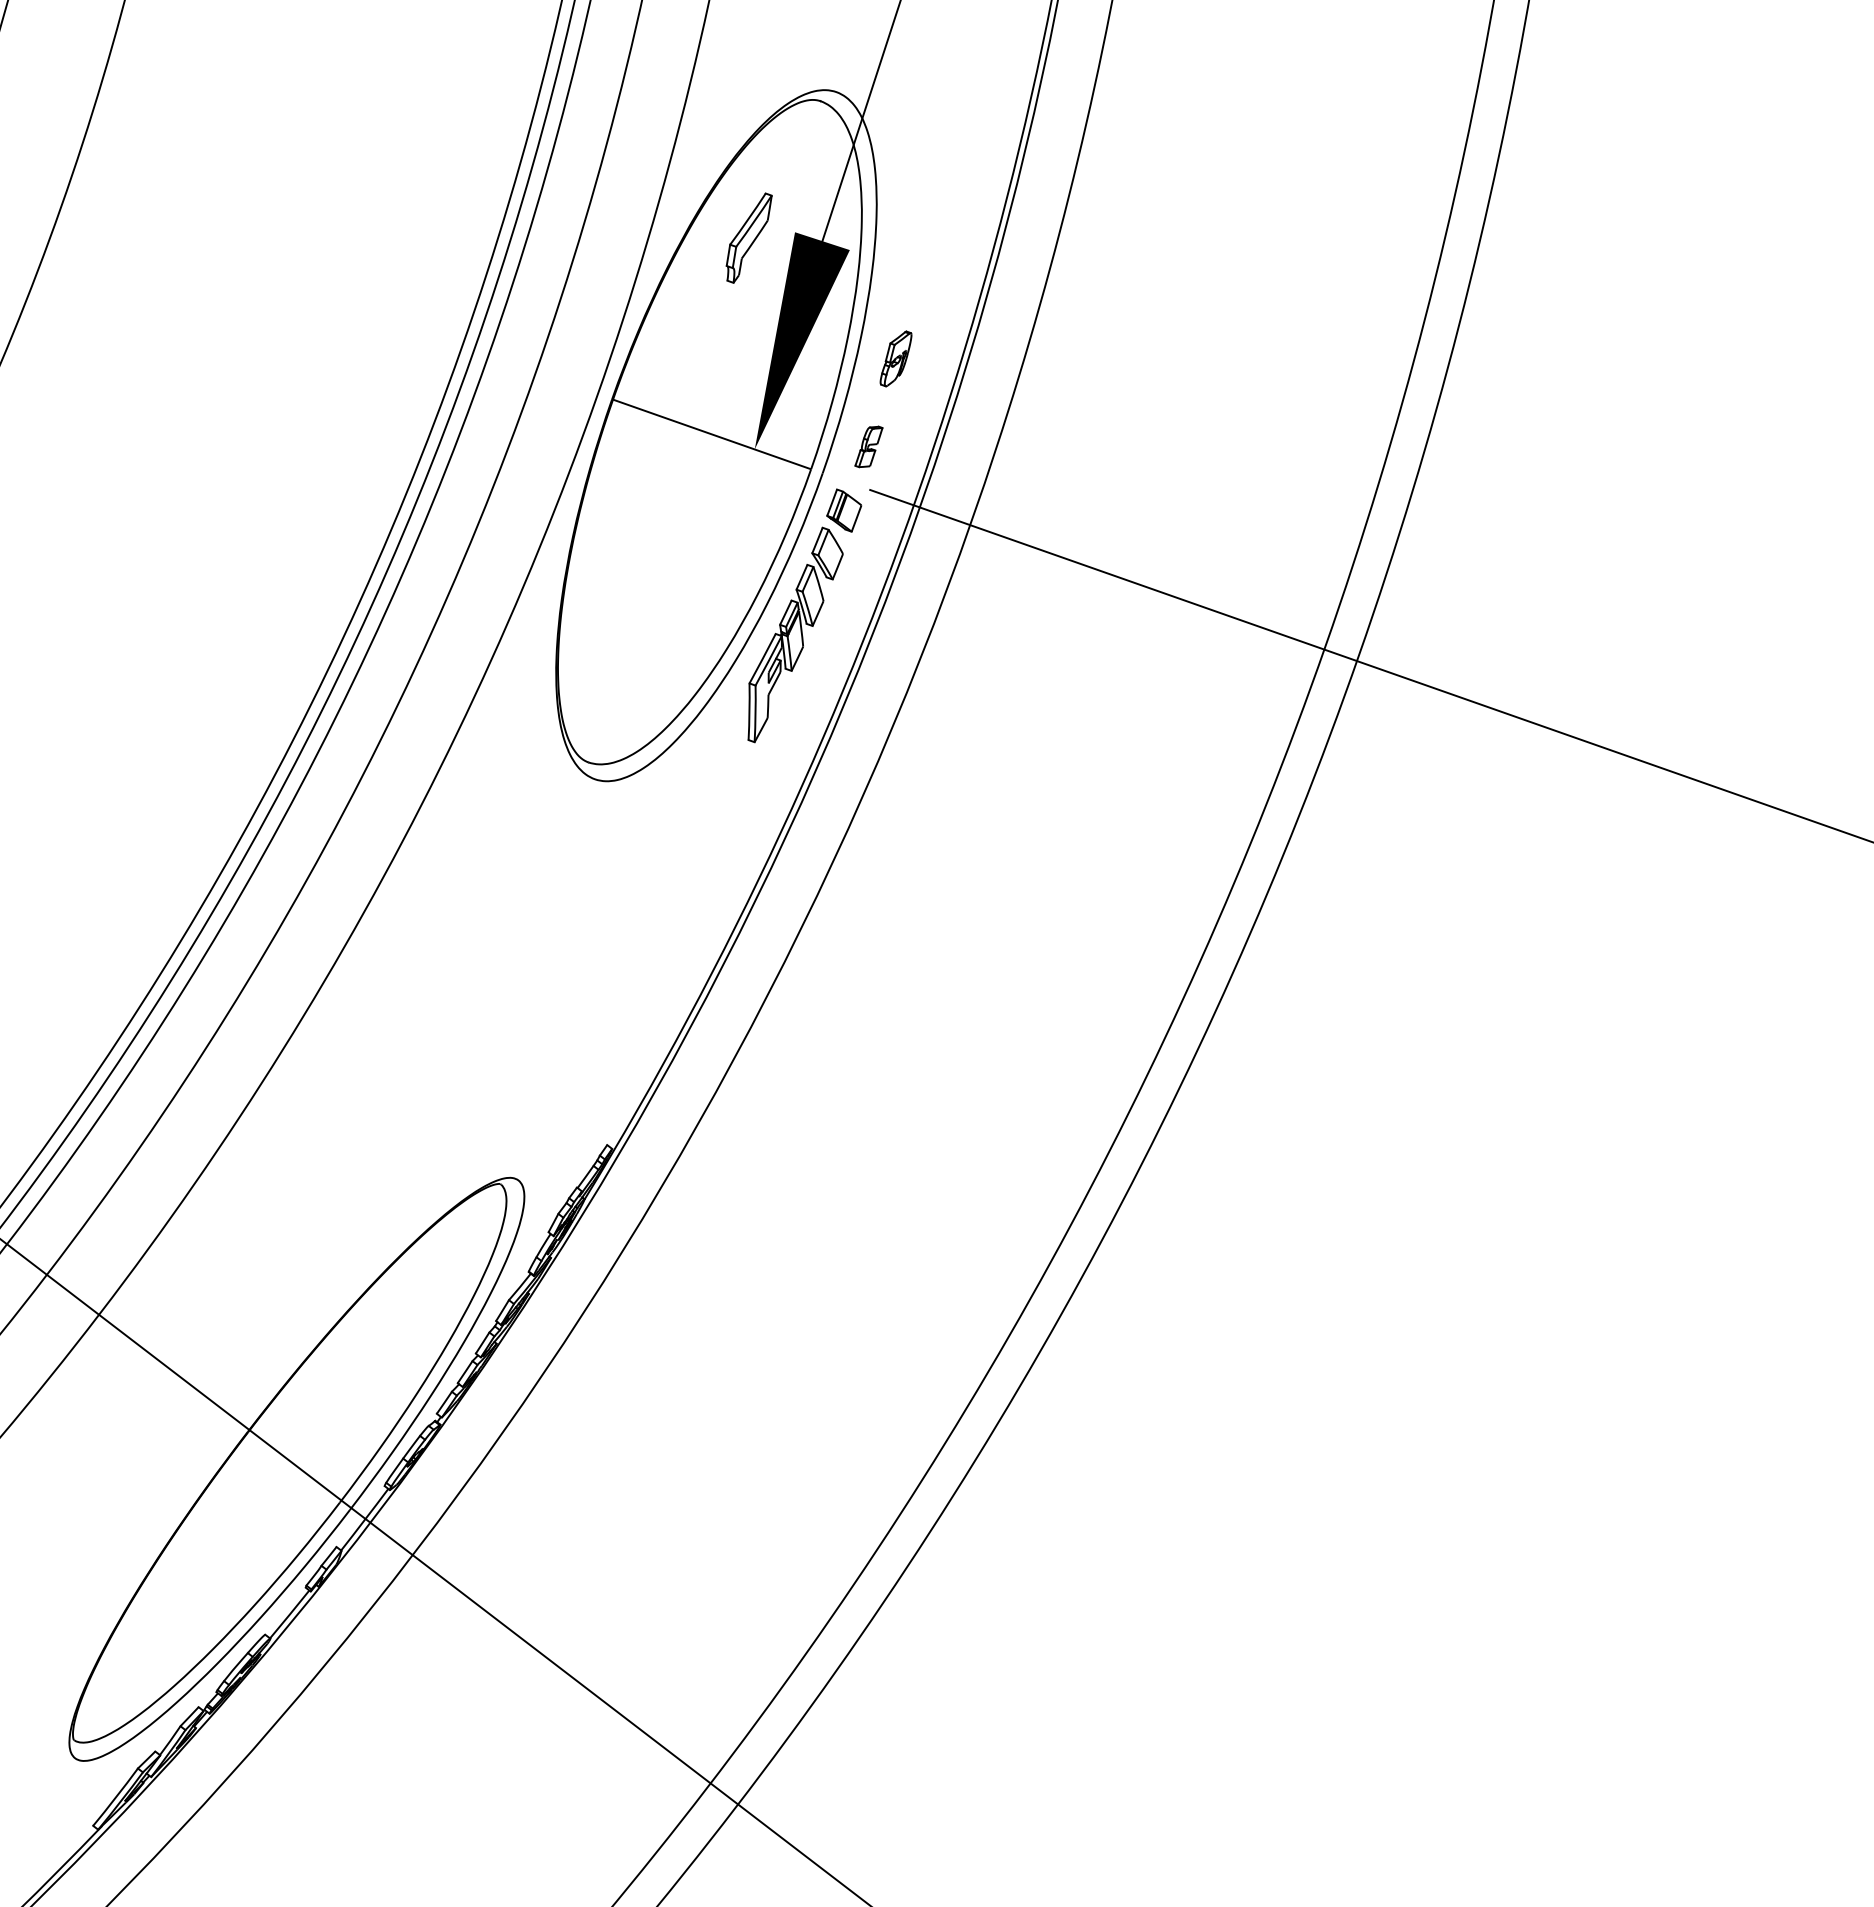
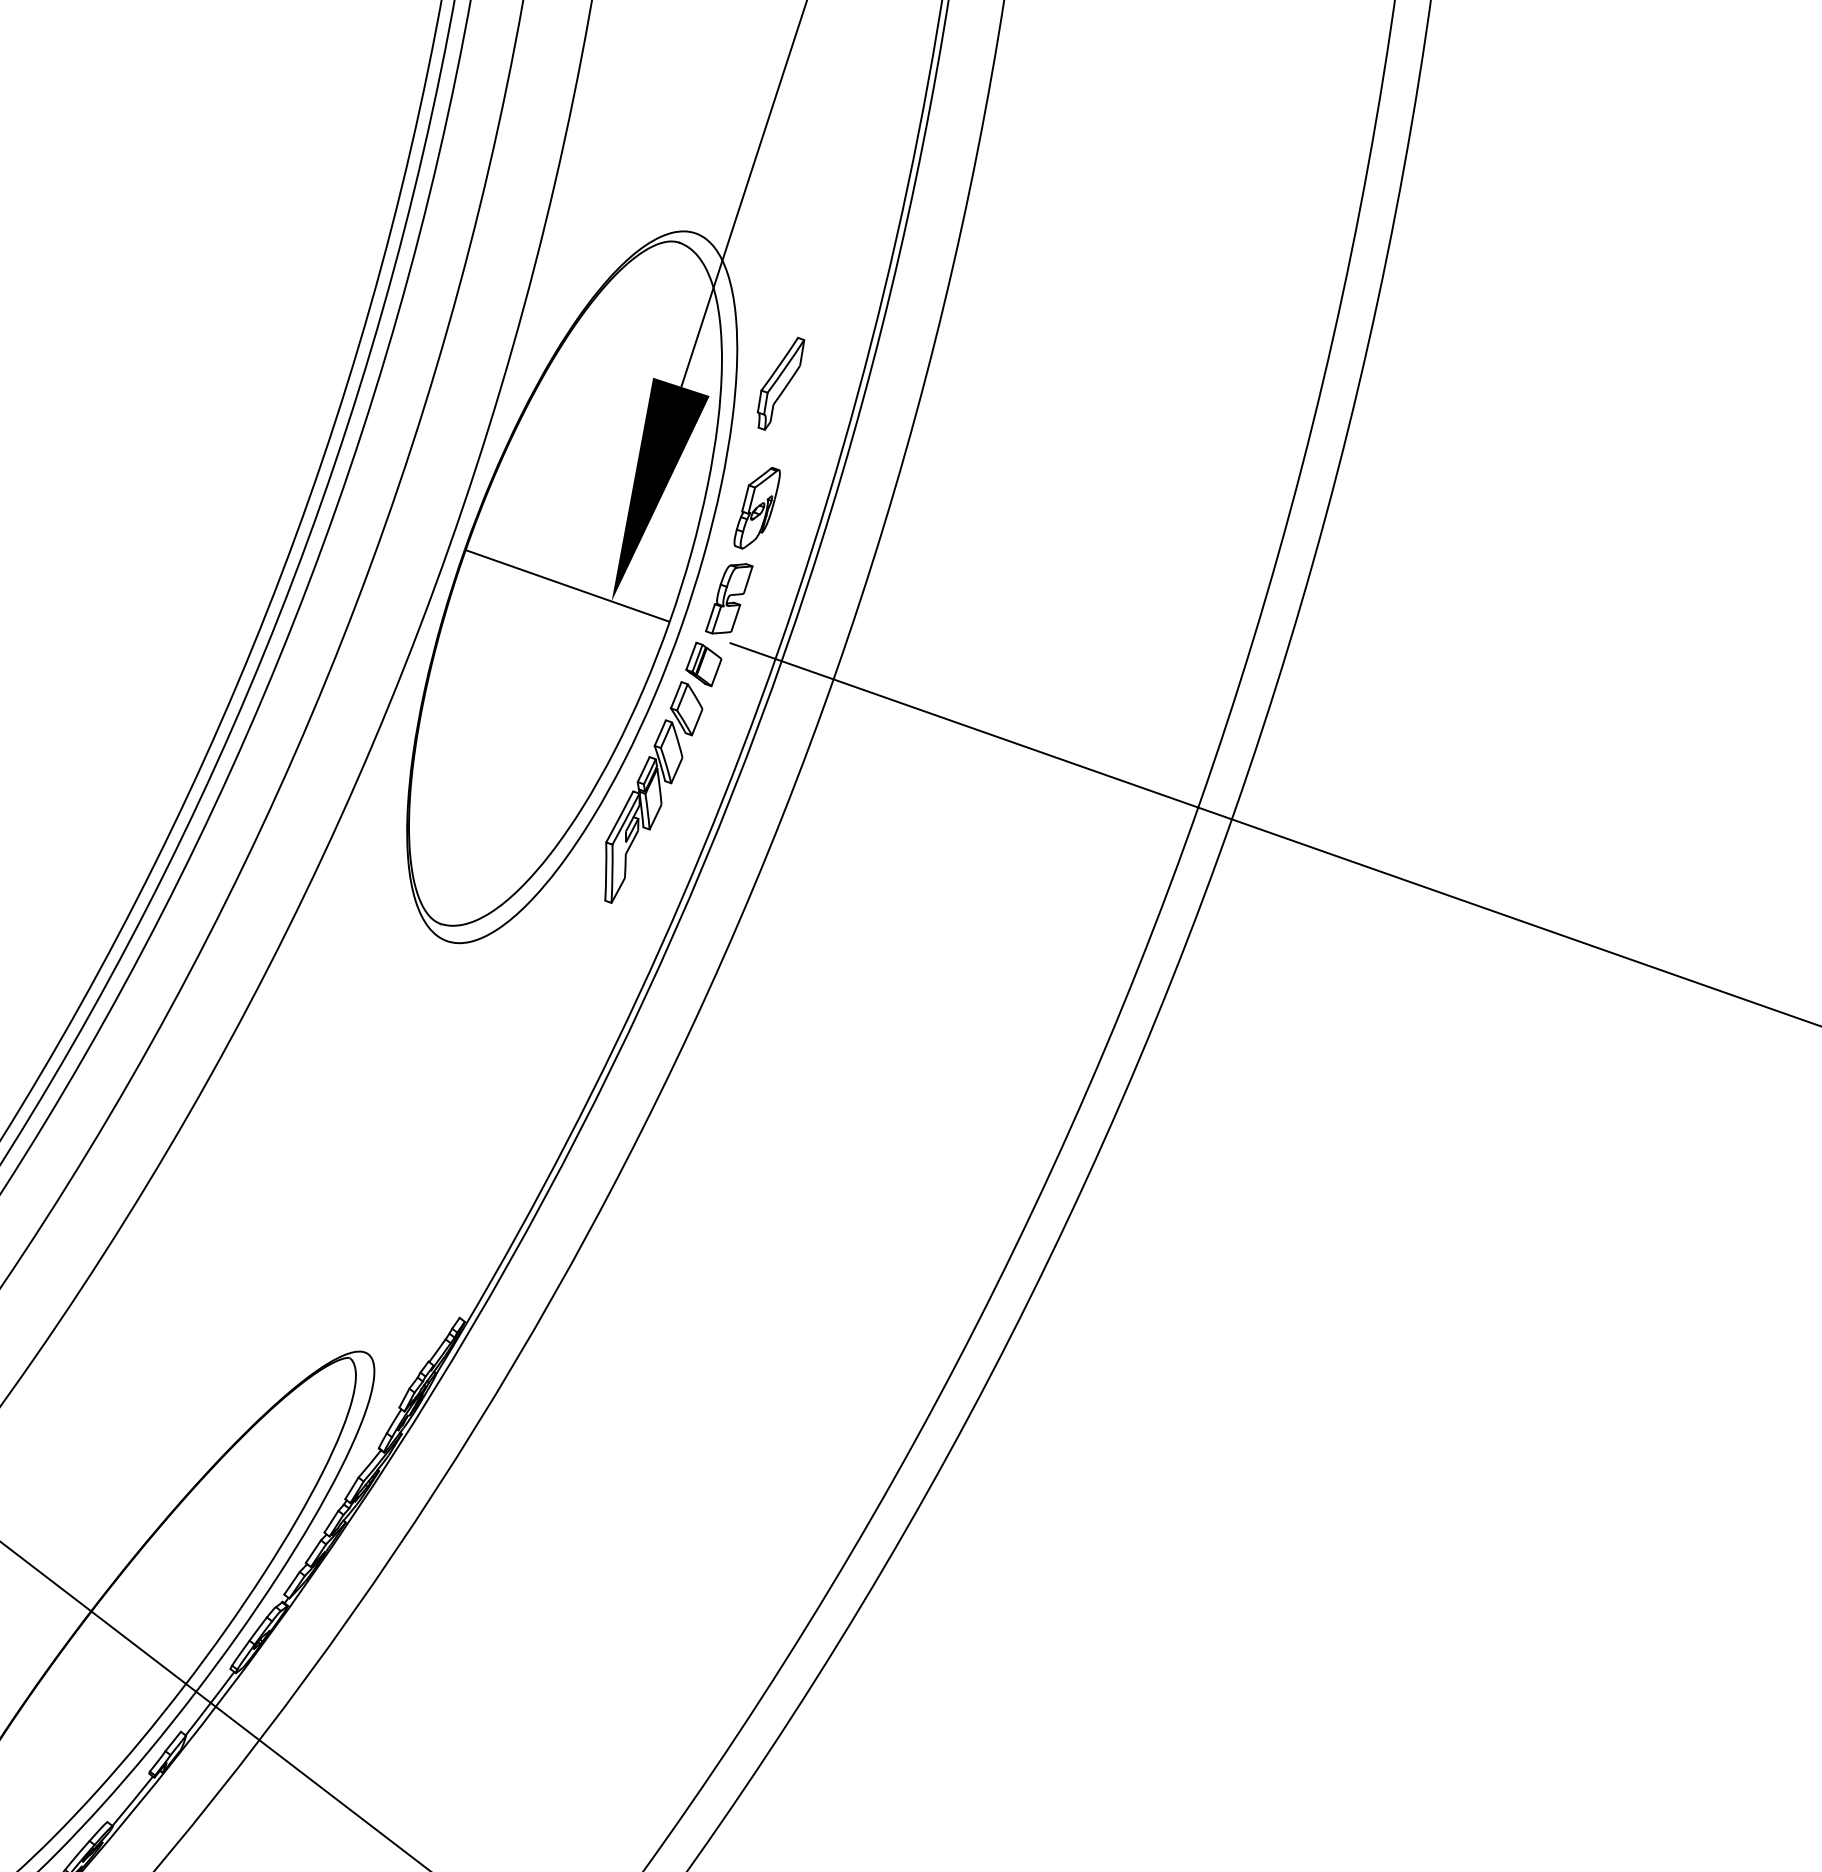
part: (748, 237) -> (780, 383), moved
part: (895, 358) -> (756, 507), size x1.43
part: (868, 446) -> (728, 598), size x1.67

